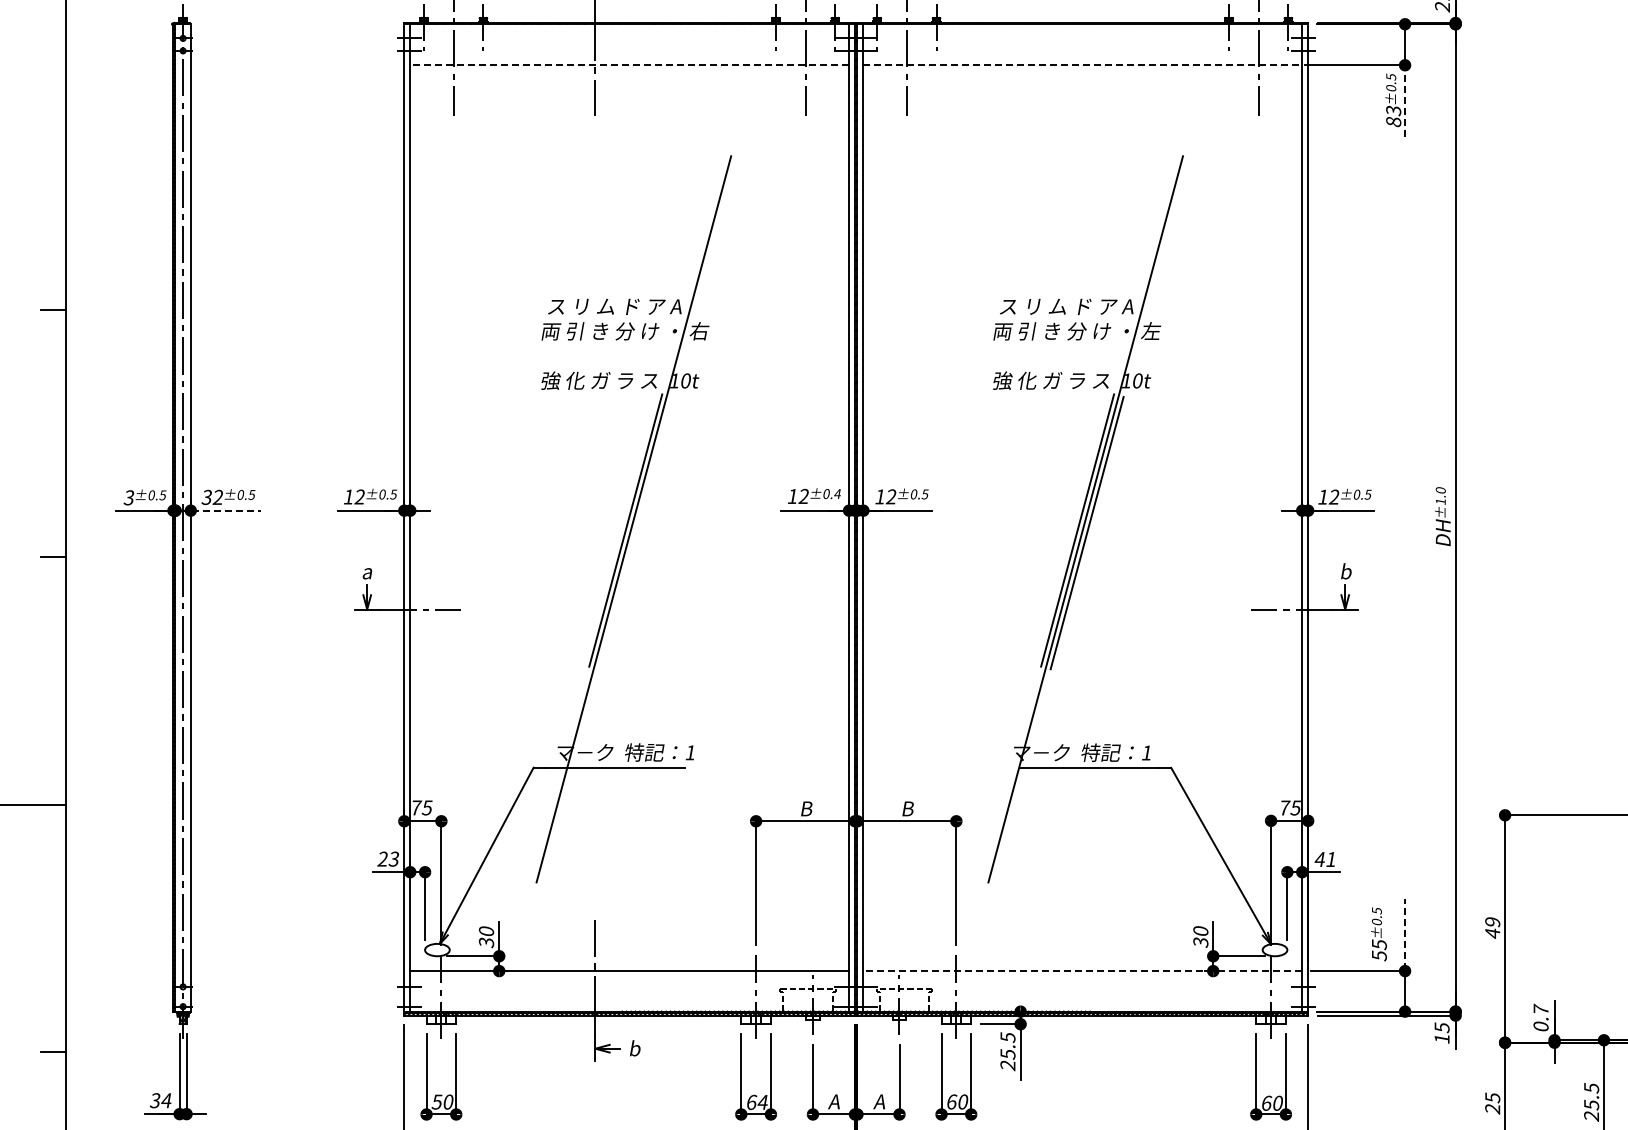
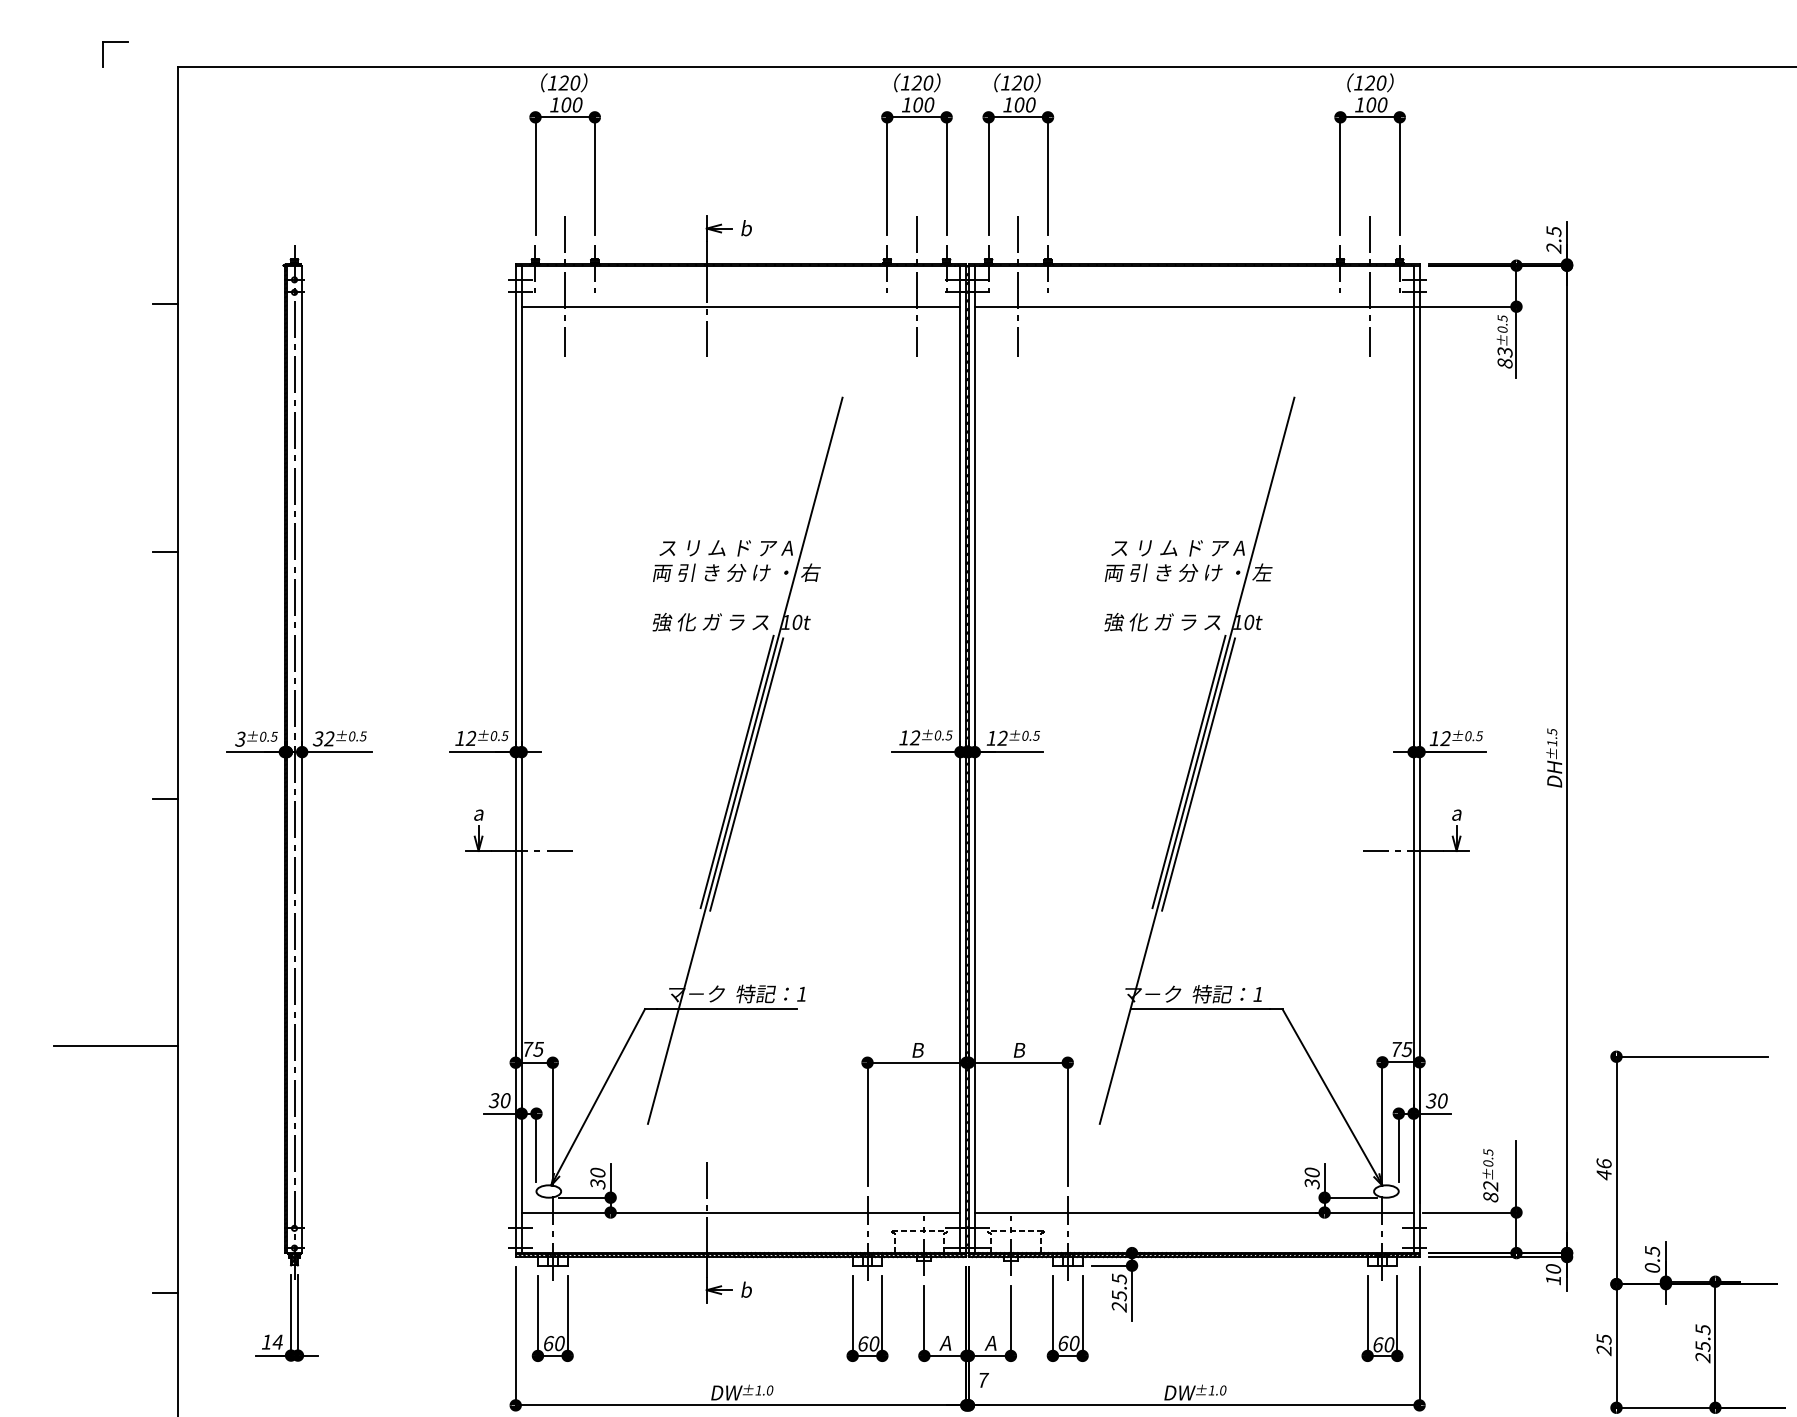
line: (53, 63) -> (164, 304), added
line: (629, 65) -> (740, 306), dashed -> solid
line: (1083, 65) -> (1194, 306), dashed -> solid
line: (1405, 101) -> (1516, 342), dashed -> solid
text: (1441, 490) -> (1552, 731), ±1.0 -> ±1.5
text: (837, 494) -> (948, 735), ±0.4 -> ±0.5
line: (227, 511) -> (338, 752), dashed -> solid
line: (635, 533) -> (746, 774), added
text: (1346, 571) -> (1457, 812), b -> a
text: (388, 859) -> (499, 1100), 23 -> 30
text: (1325, 859) -> (1436, 1100), 41 -> 30
text: (1492, 922) -> (1603, 1163), 49 -> 46
line: (1405, 934) -> (1516, 1175), dashed -> solid
text: (1379, 950) -> (1490, 1191), 55 -> 82
line: (1082, 971) -> (1193, 1212), dashed -> solid
text: (1541, 1009) -> (1652, 1250), 0.7 -> 0.5
text: (1441, 1027) -> (1552, 1268), 15 -> 10
text: (155, 1100) -> (266, 1341), 34 -> 14
text: (437, 1102) -> (548, 1343), 50 -> 60
text: (763, 1102) -> (874, 1343), 64 -> 60

